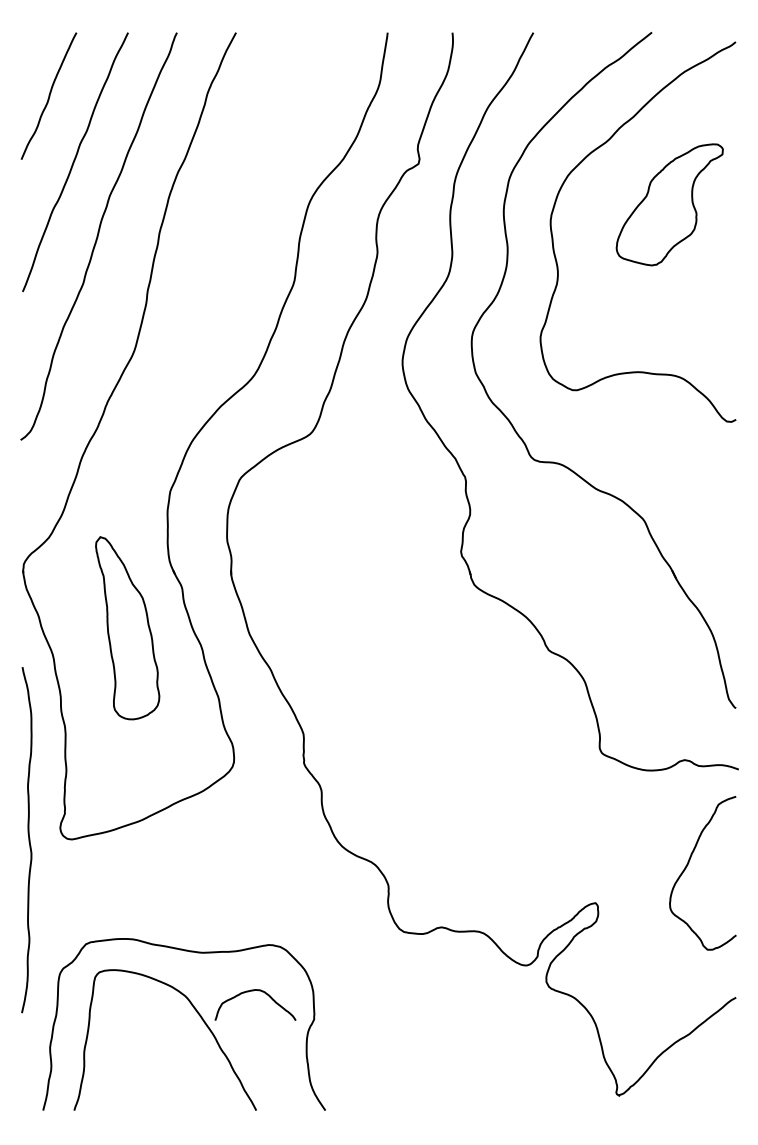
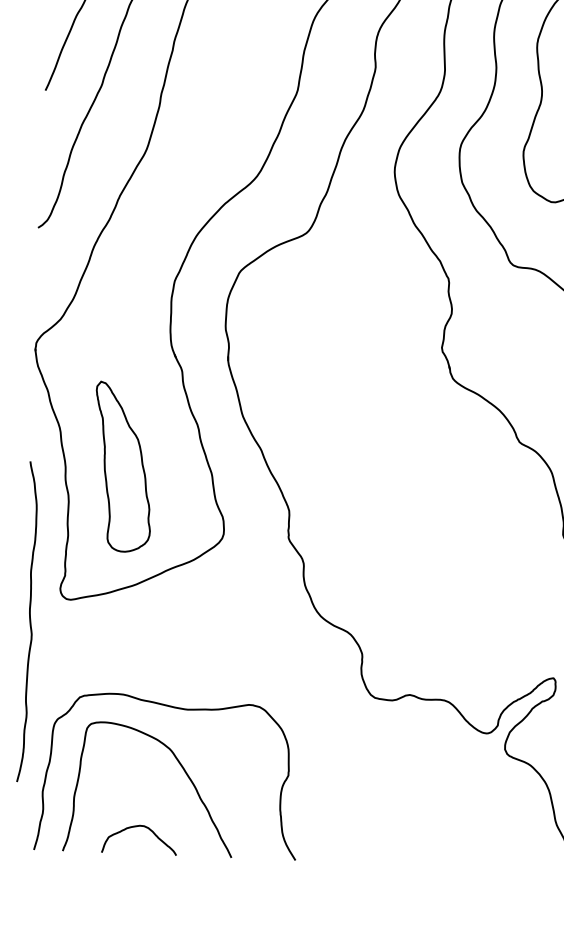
part: (127, 628) -> (122, 467), moved
curve: (28, 840) -> (29, 622), moved
curve: (253, 991) -> (138, 827), moved

